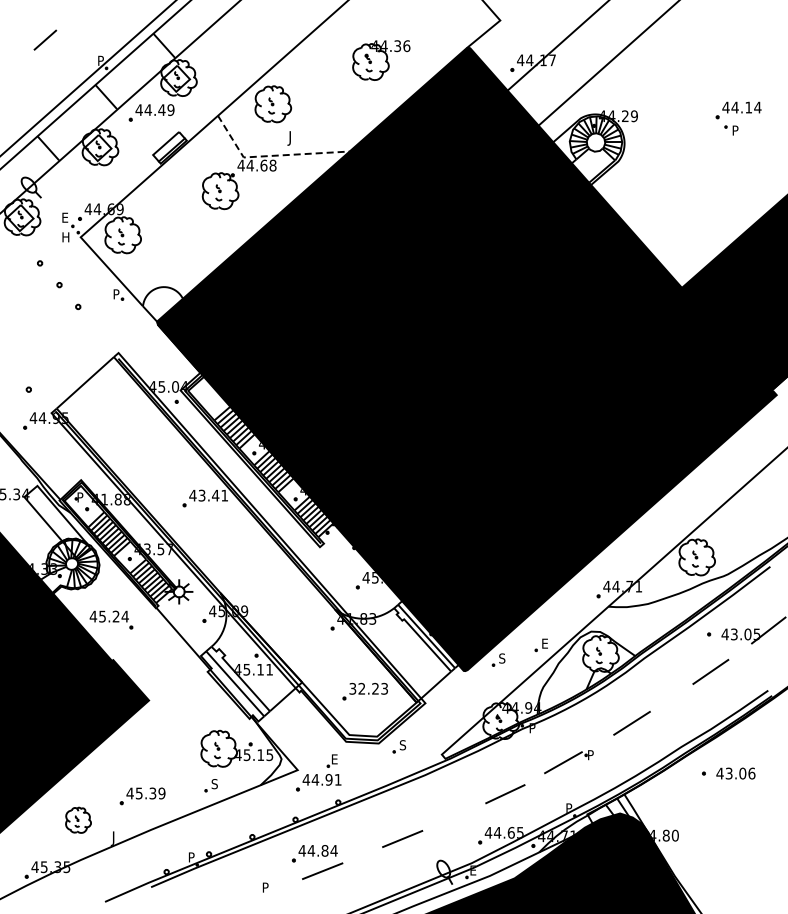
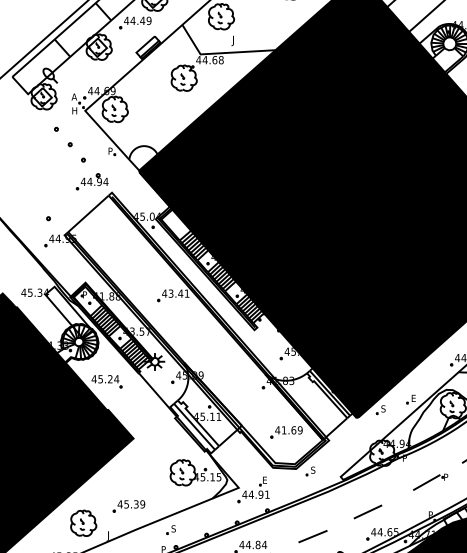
line: (272, 155) -> (220, 53), dashed -> solid
text: (65, 217) -> (74, 96), E -> A
part: (90, 337) -> (92, 181), added
text: (368, 688) -> (288, 430), 32.23 -> 41.69
part: (210, 785) -> (170, 529), moved
line: (505, 794) -> (368, 512), moved
part: (78, 820) -> (83, 523), size x1.43

